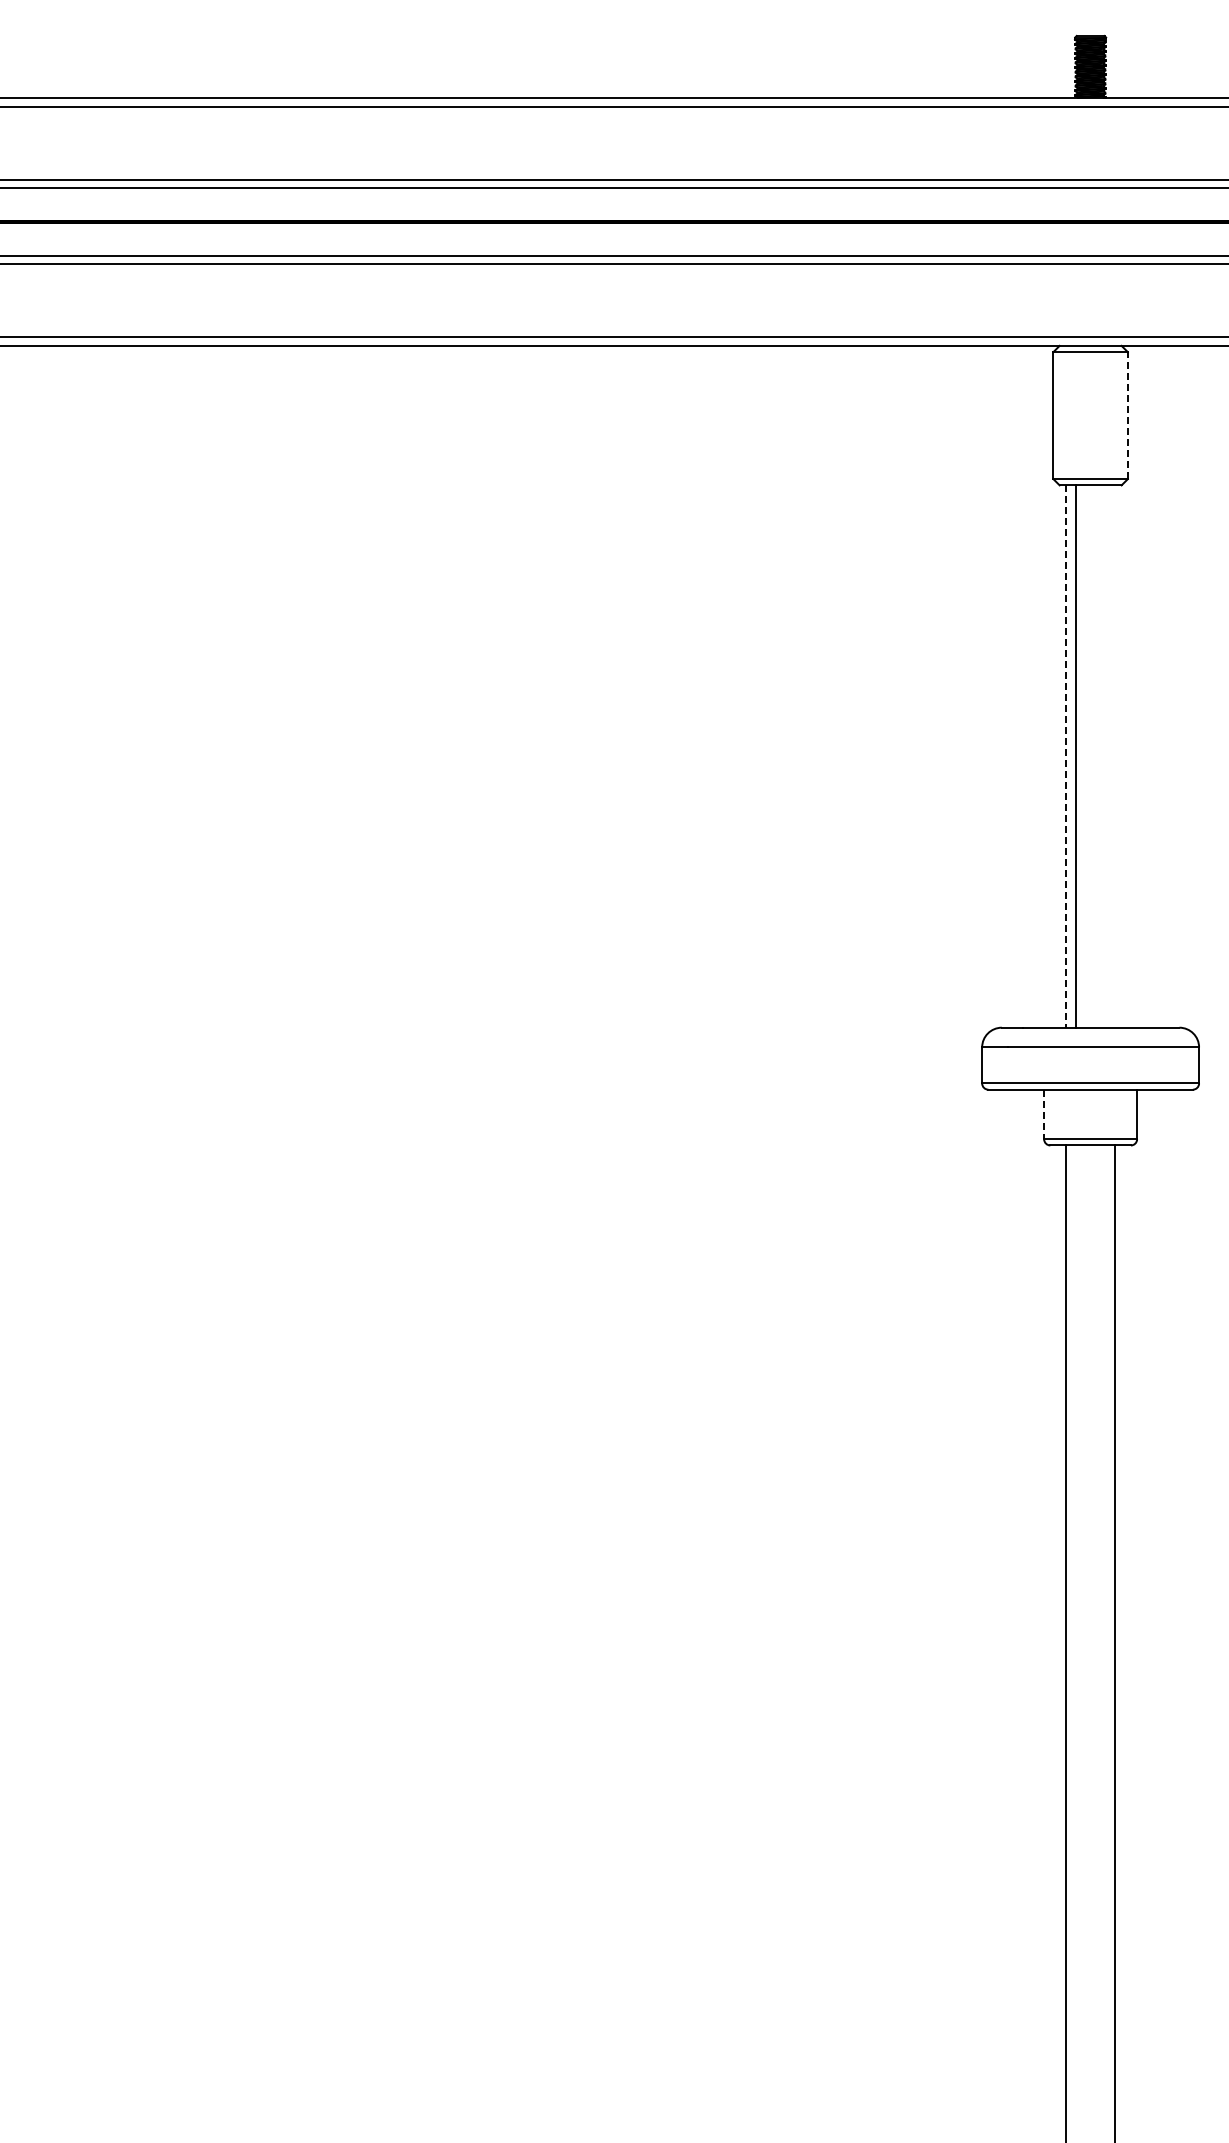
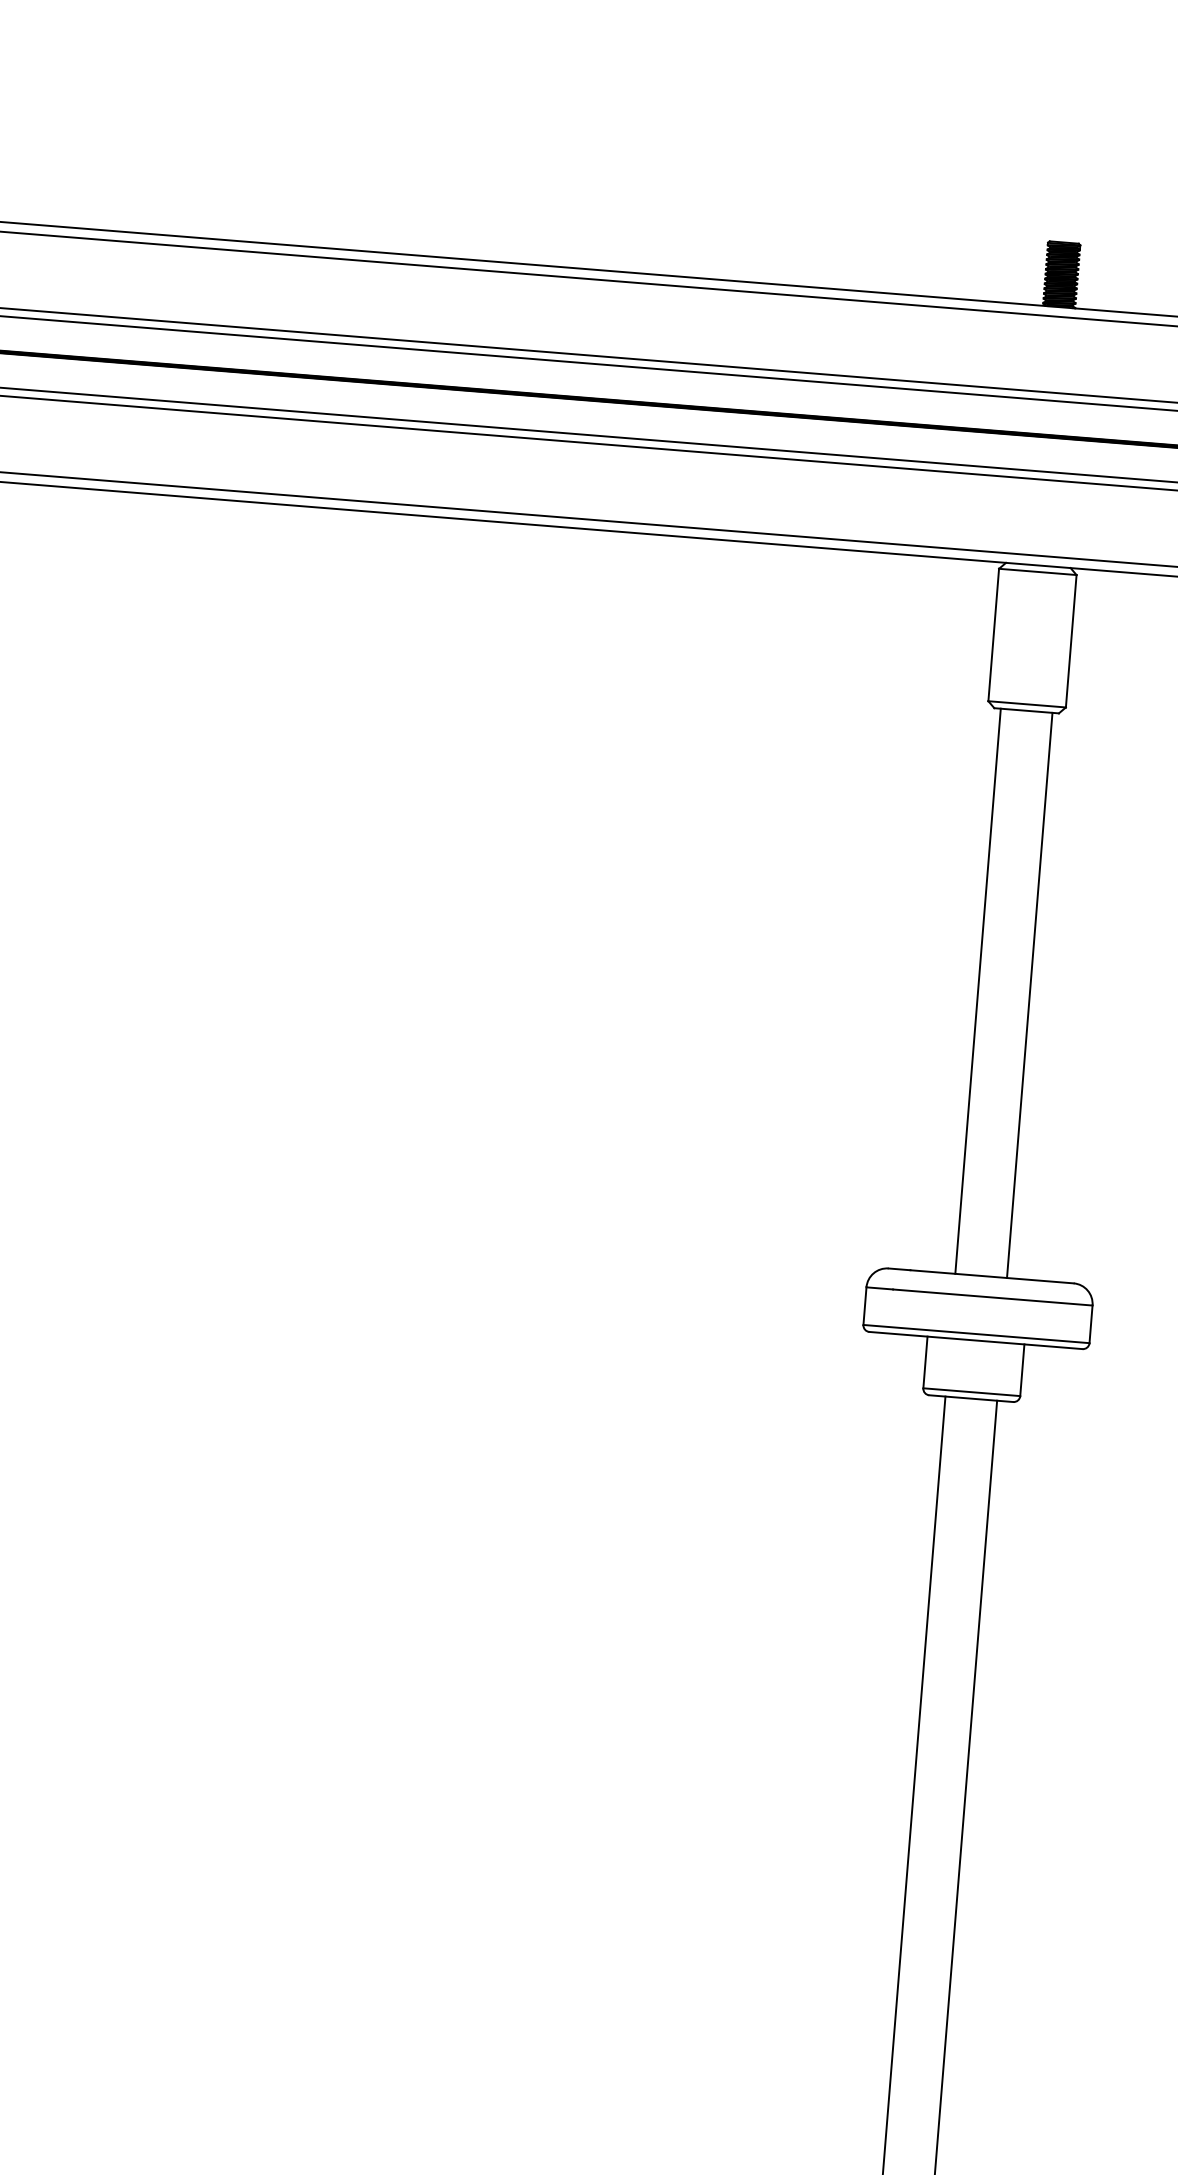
line: (1127, 415) -> (1070, 641), dashed -> solid
line: (1076, 756) -> (1029, 995), moved
line: (1065, 757) -> (977, 992), dashed -> solid
line: (1044, 1114) -> (925, 1362), dashed -> solid

